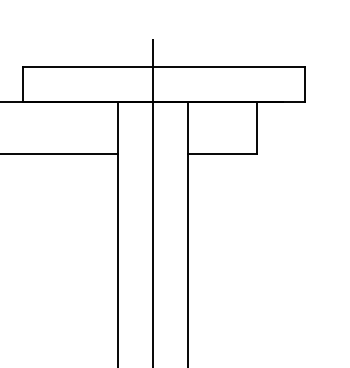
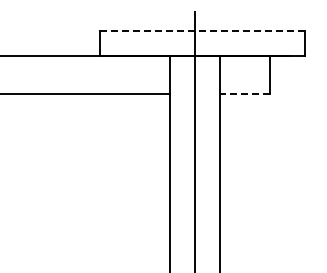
line: (165, 67) -> (203, 31), solid -> dashed
line: (221, 154) -> (244, 94), solid -> dashed

